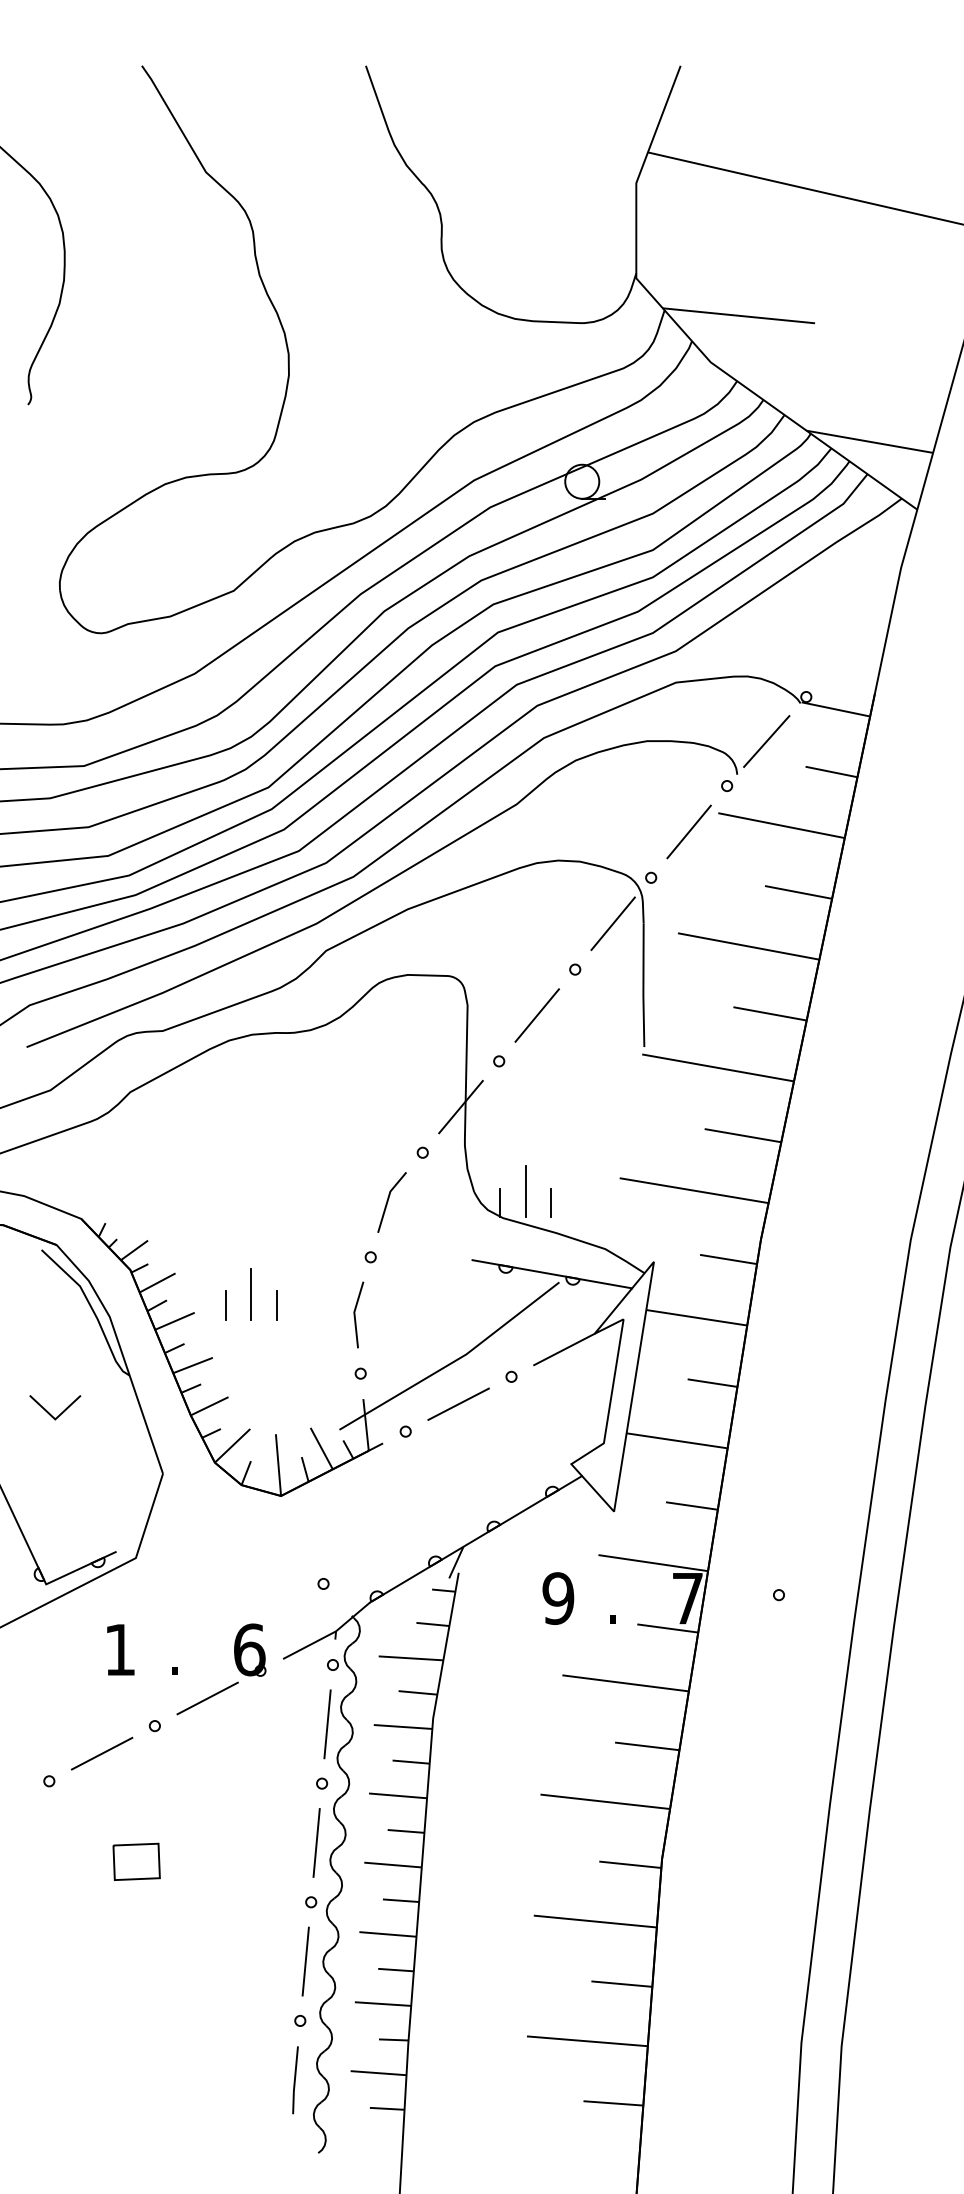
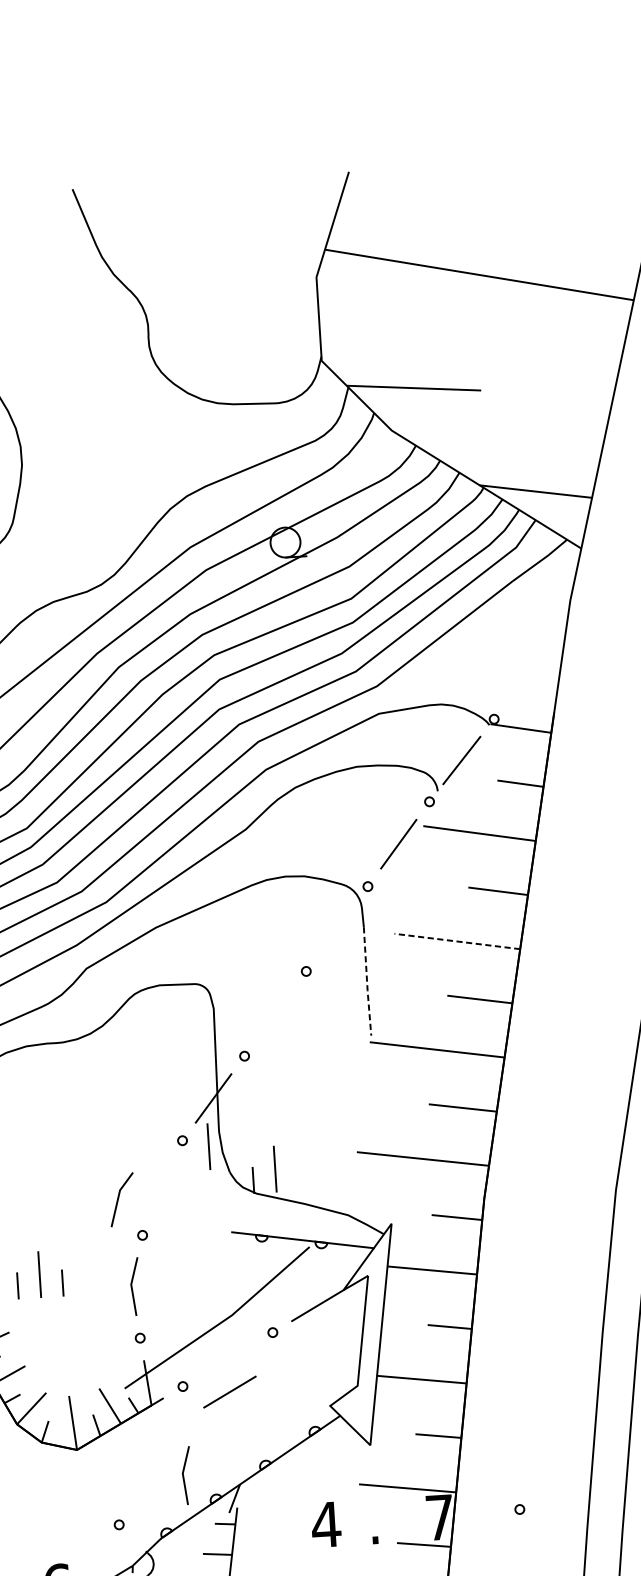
line: (612, 923) -> (336, 928), removed
line: (748, 946) -> (457, 941), solid -> dashed
line: (643, 985) -> (367, 981), solid -> dashed
line: (536, 1015) -> (274, 1013), removed
line: (451, 1161) -> (208, 1146), added
line: (388, 1202) -> (119, 1200), moved
line: (551, 1202) -> (298, 1177), removed
line: (458, 1403) -> (229, 1391), moved
line: (400, 1532) -> (183, 1475), added
text: (558, 1598) -> (326, 1524), 9 -> 4

